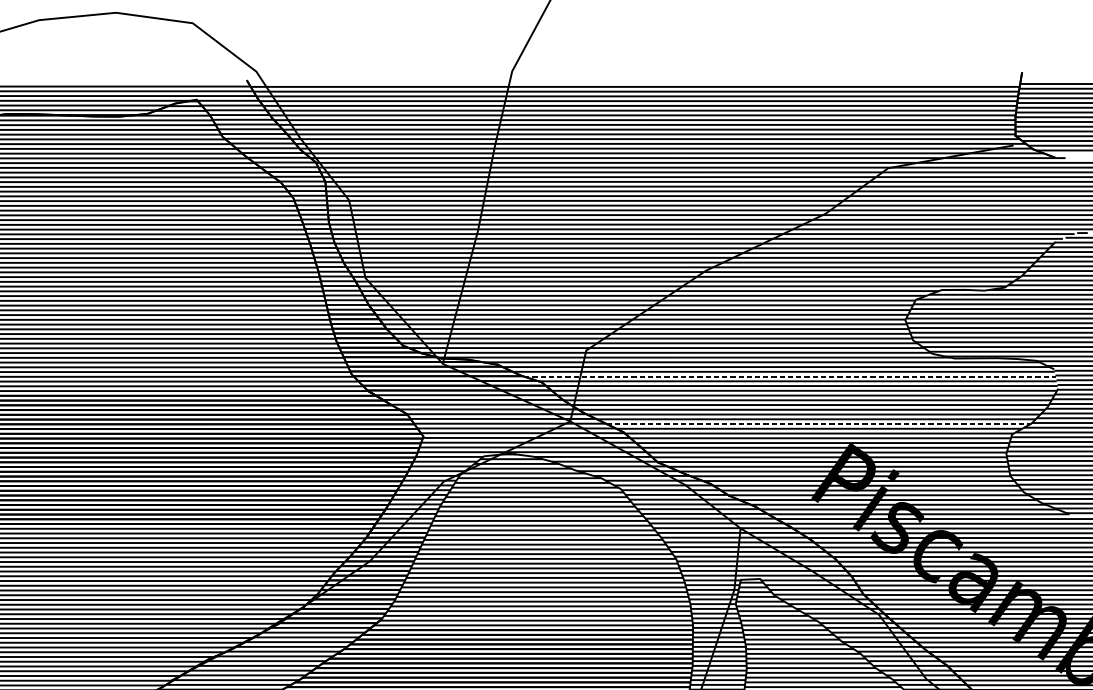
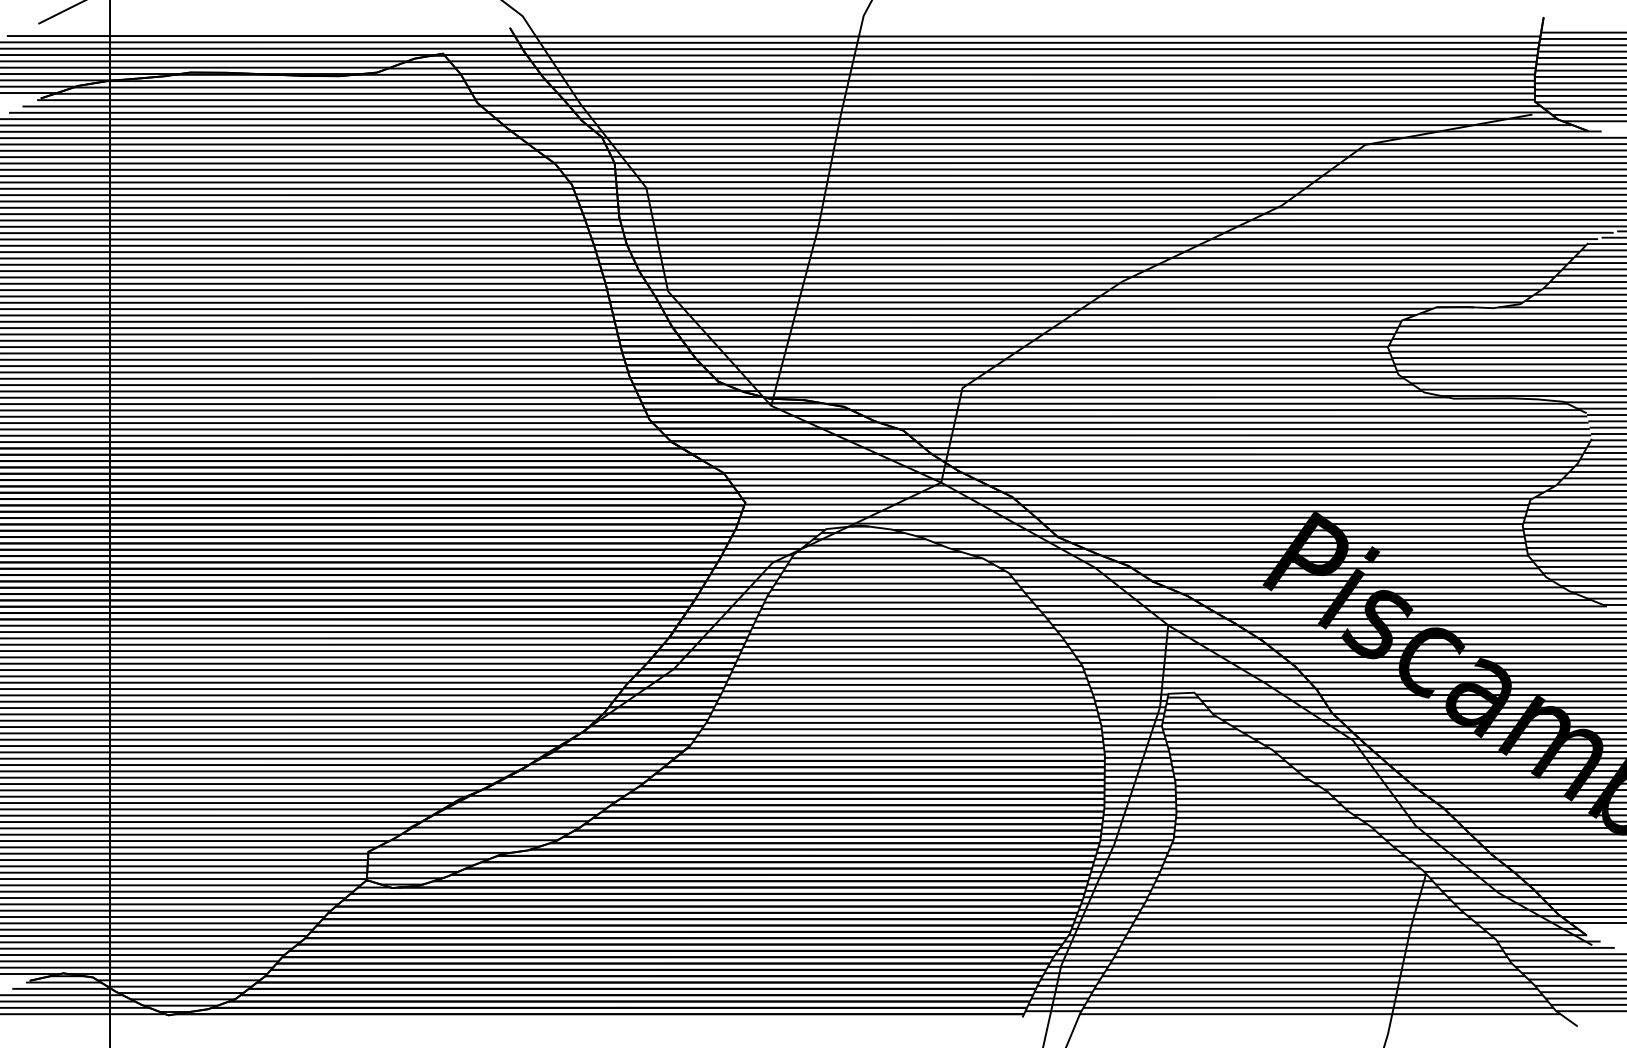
line: (790, 376) -> (1234, 422), dashed -> solid
line: (818, 424) -> (1272, 486), dashed -> solid

